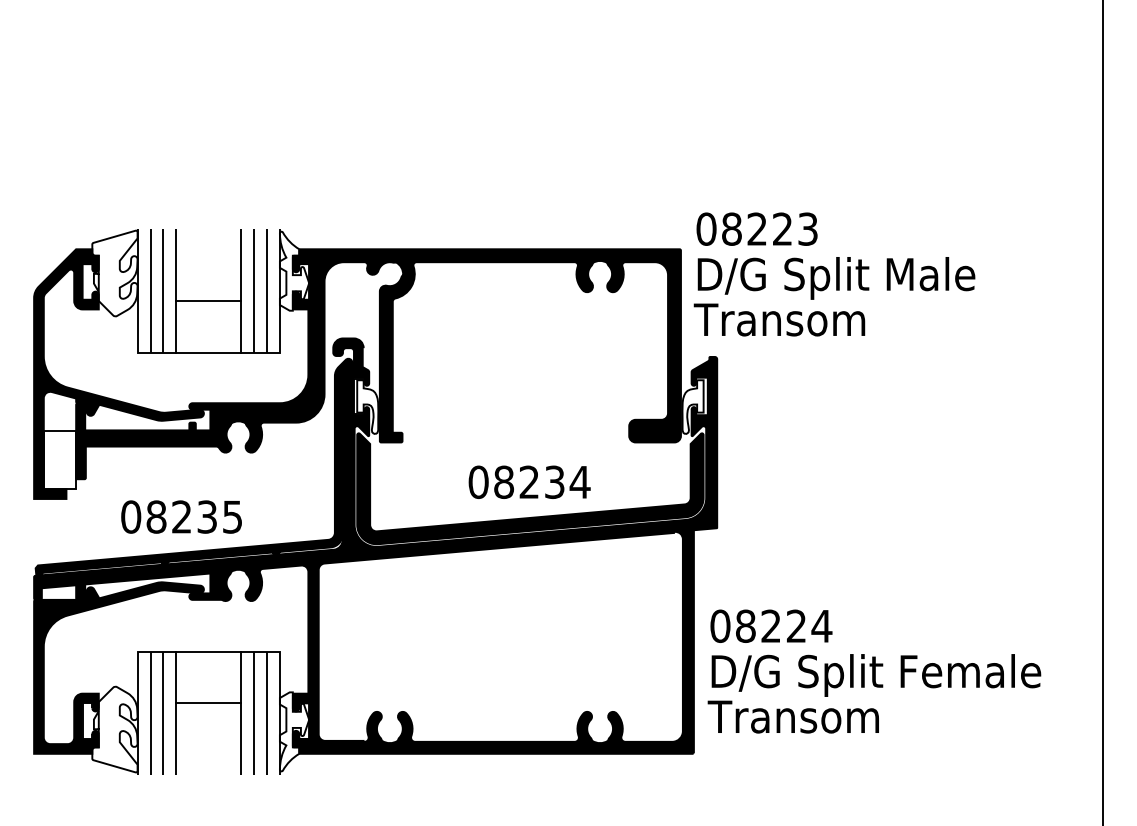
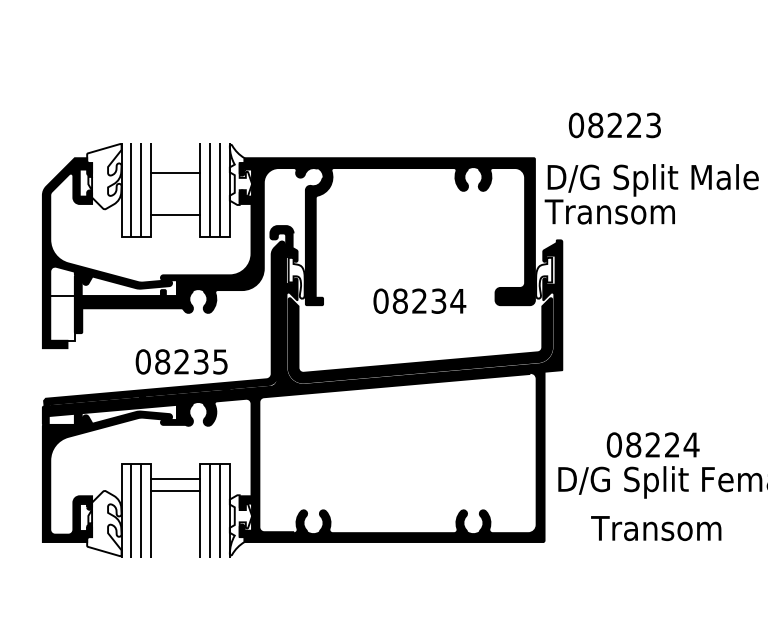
text: (756, 228) -> (614, 124), moved
line: (208, 301) -> (175, 173), moved
line: (208, 352) -> (175, 214), moved
text: (529, 481) -> (419, 300), moved
text: (181, 516) -> (181, 361), moved
text: (771, 625) -> (653, 444), moved
line: (208, 651) -> (175, 490), moved
line: (208, 703) -> (175, 478), moved
text: (792, 716) -> (655, 528), moved

